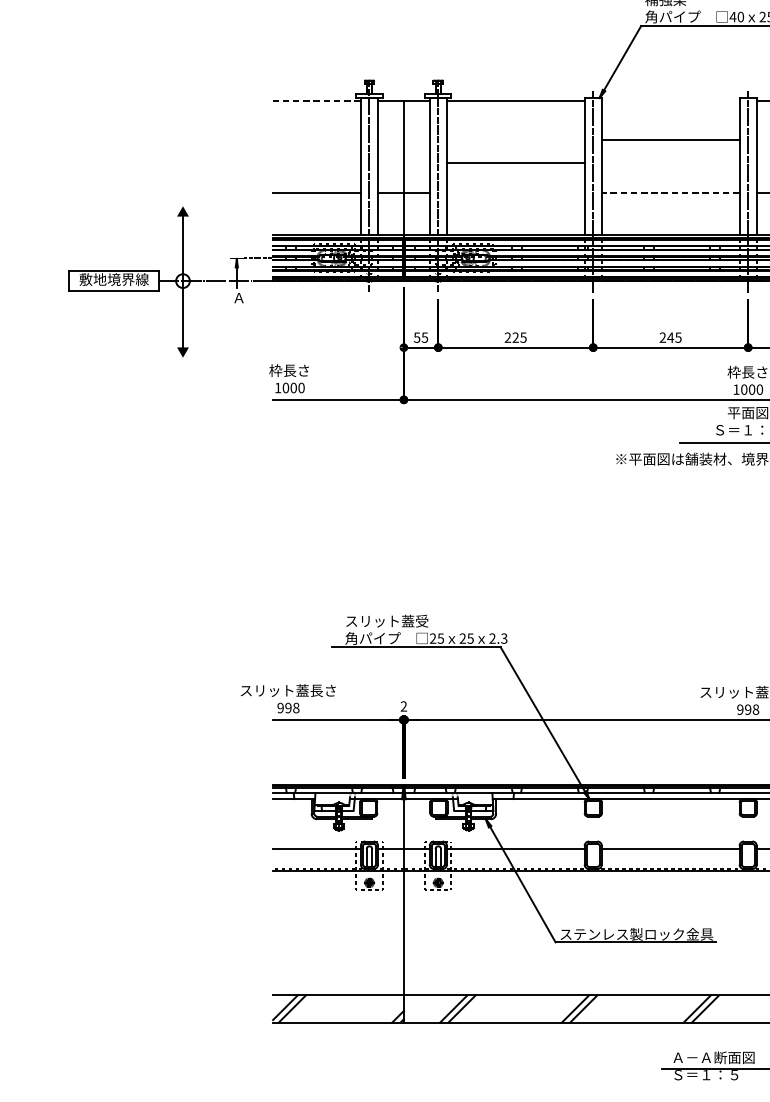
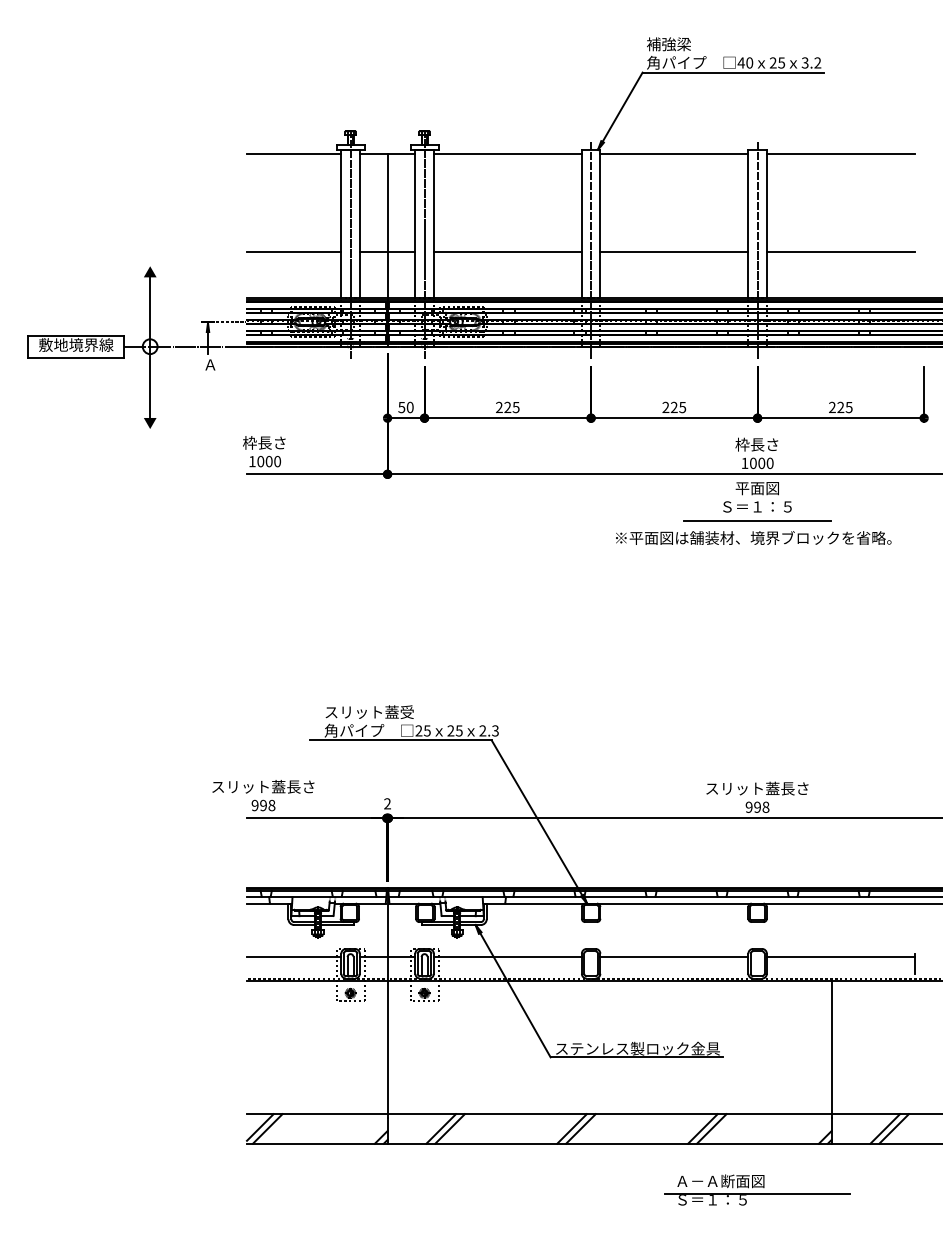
line: (316, 101) -> (293, 153), dashed -> solid
line: (670, 140) -> (674, 153), moved
line: (515, 162) -> (507, 251), moved
line: (669, 192) -> (673, 251), dashed -> solid
text: (424, 336) -> (409, 406), 55 -> 50
text: (670, 336) -> (674, 406), 245 -> 225

